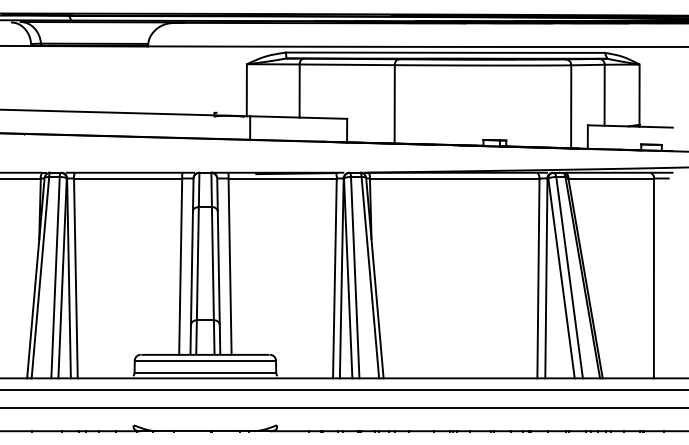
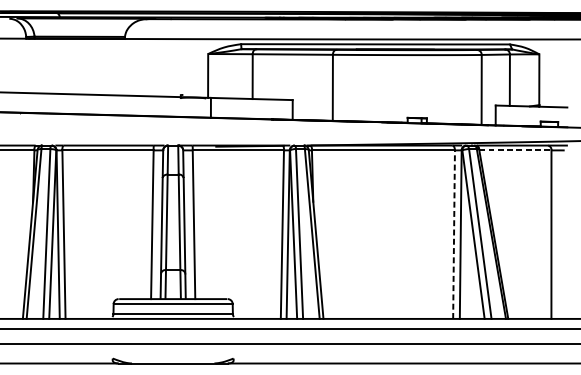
line: (611, 178) -> (515, 150), solid -> dashed
line: (538, 278) -> (454, 234), solid -> dashed

